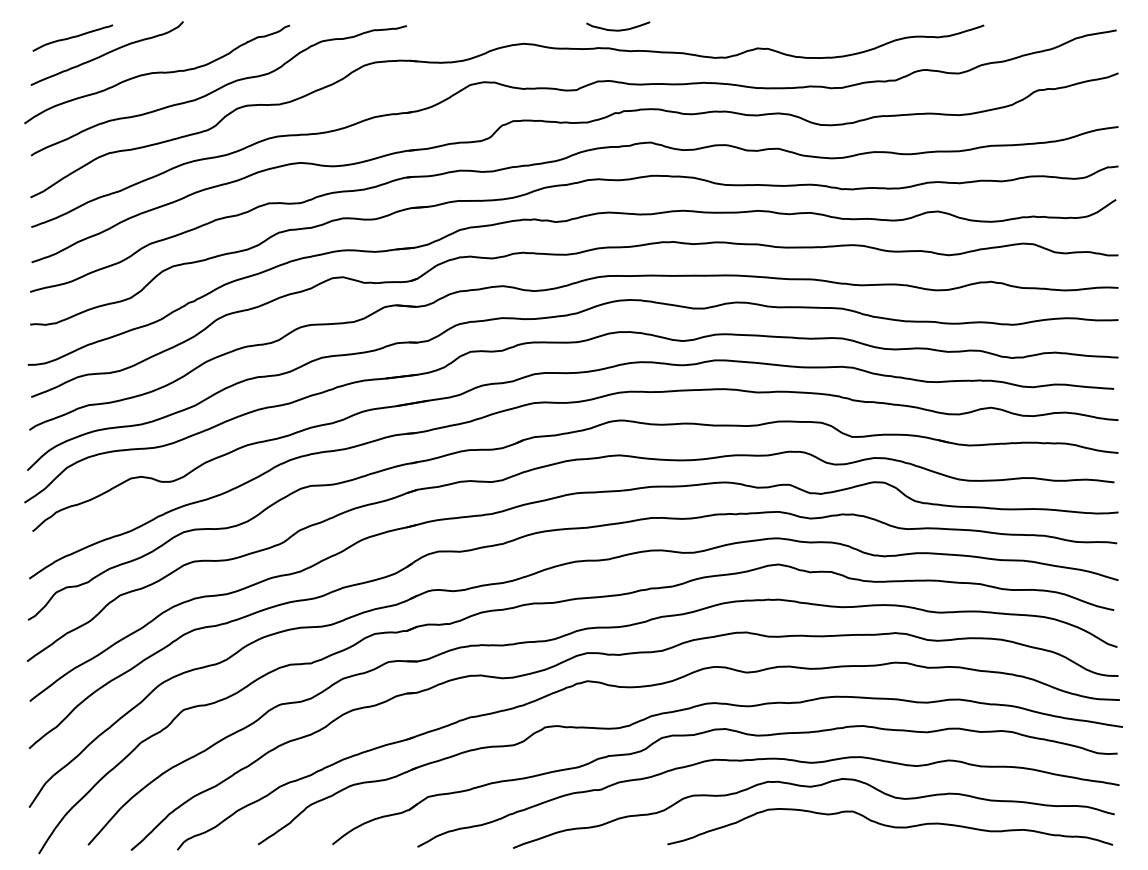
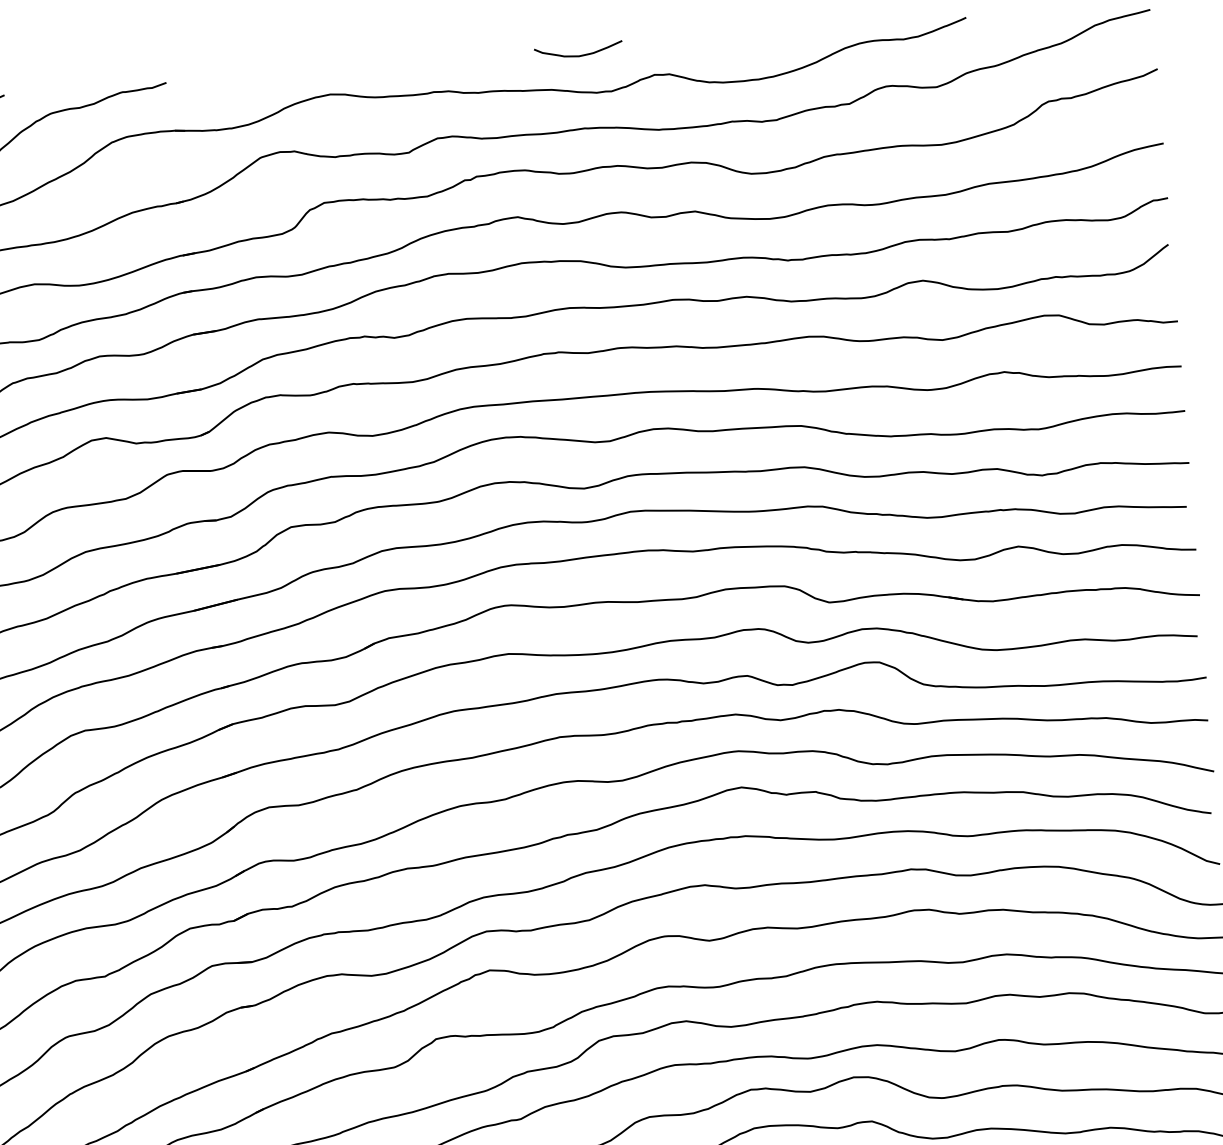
curve: (618, 29) -> (579, 54), moved

